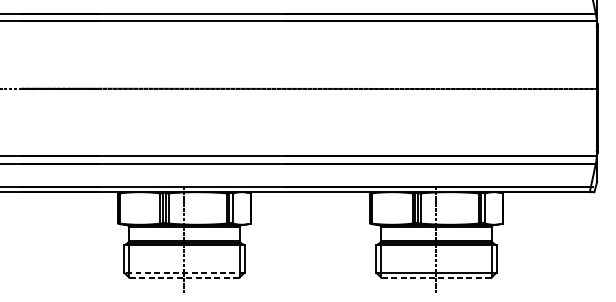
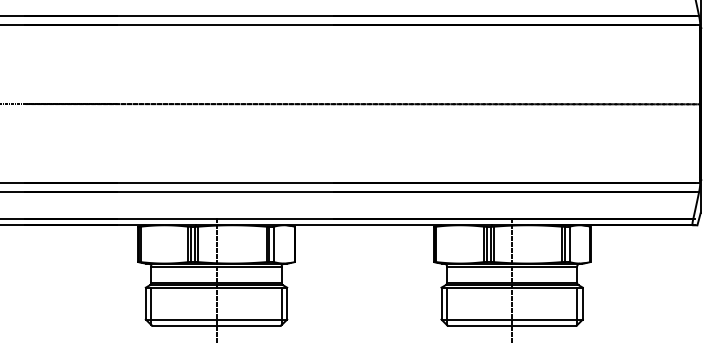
line: (184, 272) -> (216, 319), dashed -> solid
line: (184, 277) -> (216, 325), dashed -> solid
line: (436, 277) -> (512, 325), dashed -> solid

